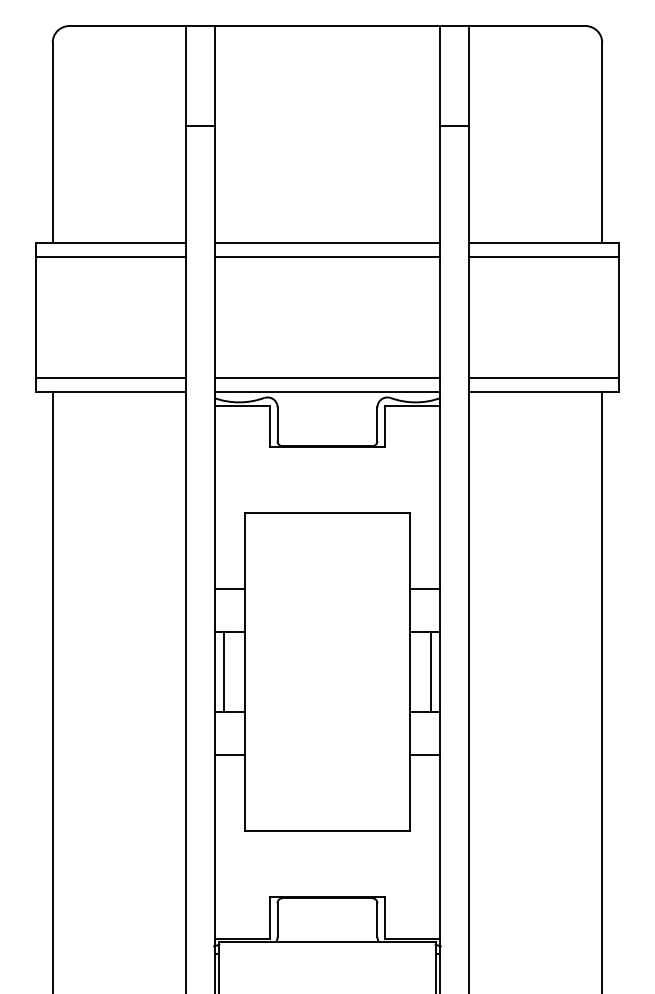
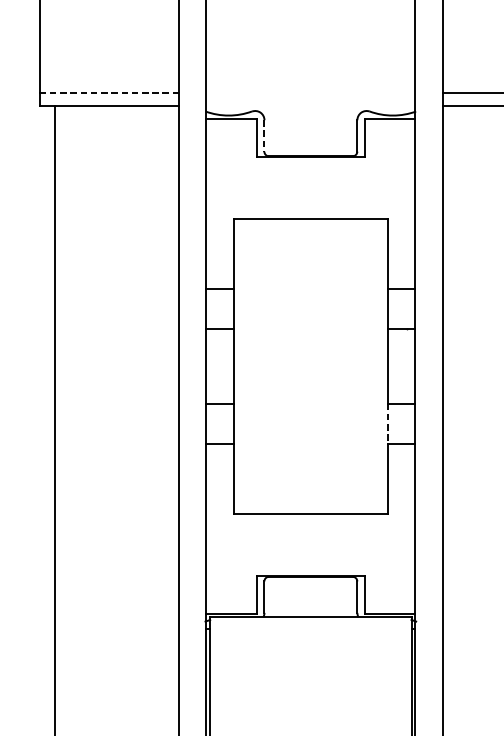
line: (110, 377) -> (109, 92), solid -> dashed
line: (327, 377) -> (310, 92), removed
line: (327, 392) -> (310, 106), removed
line: (277, 424) -> (264, 136), solid -> dashed
line: (223, 672) -> (214, 366), removed
line: (431, 672) -> (407, 366), removed
line: (409, 733) -> (387, 423), solid -> dashed

